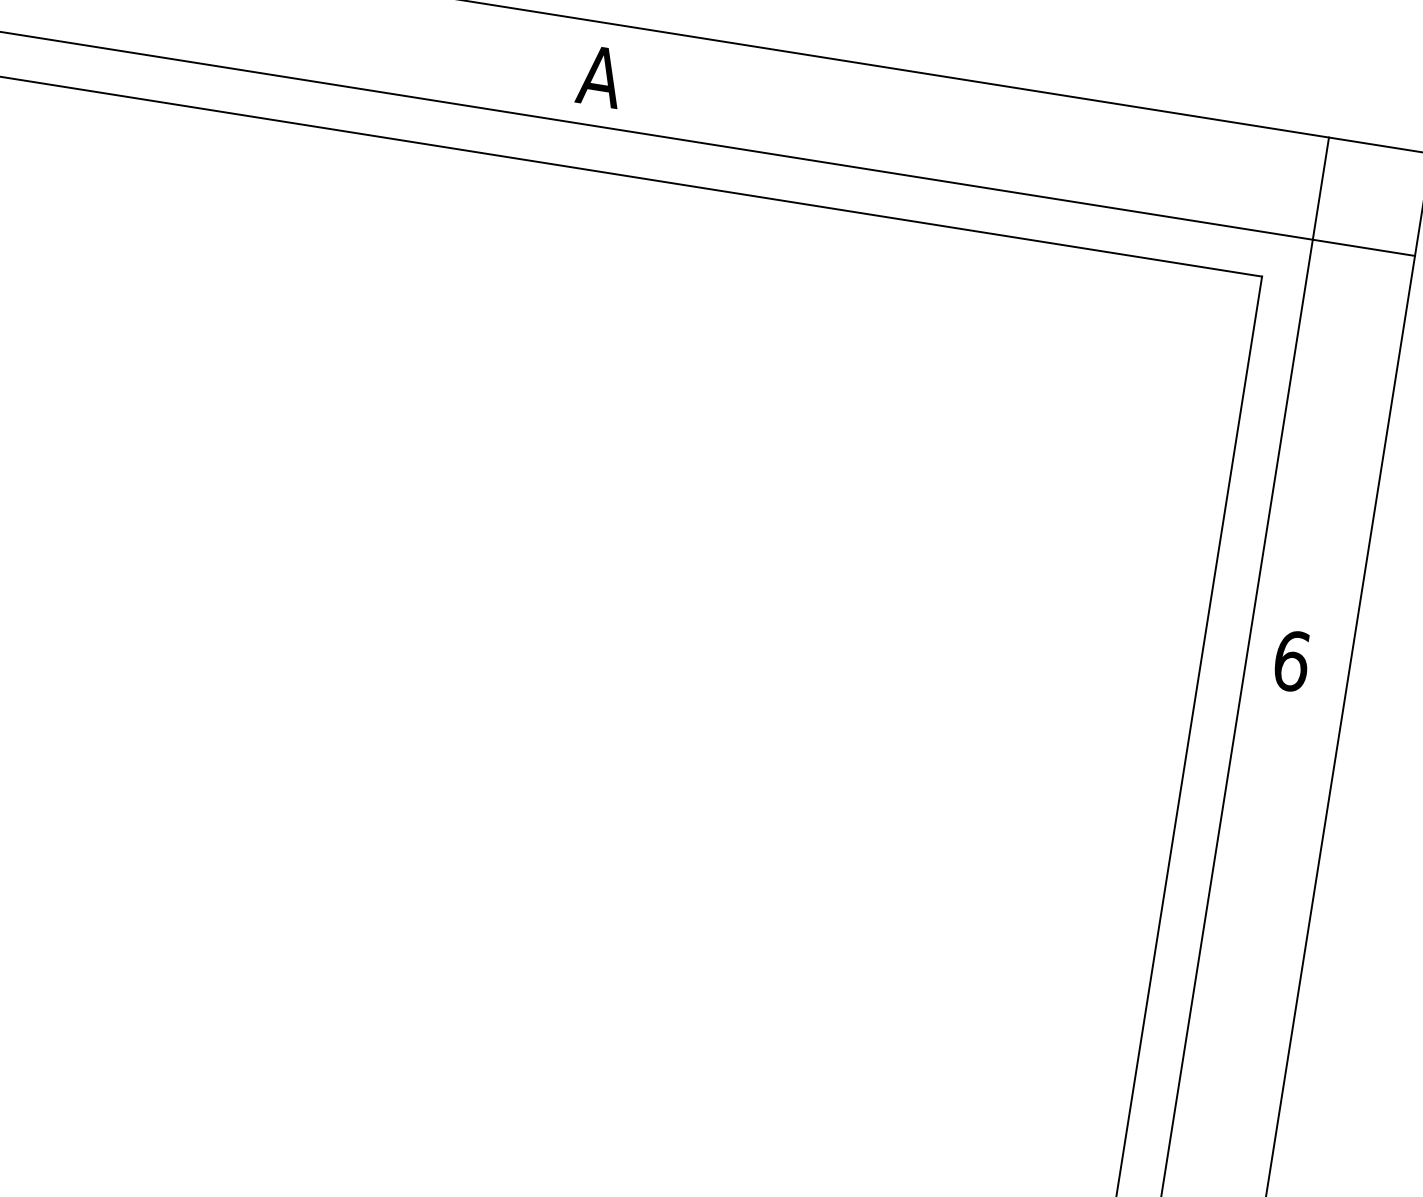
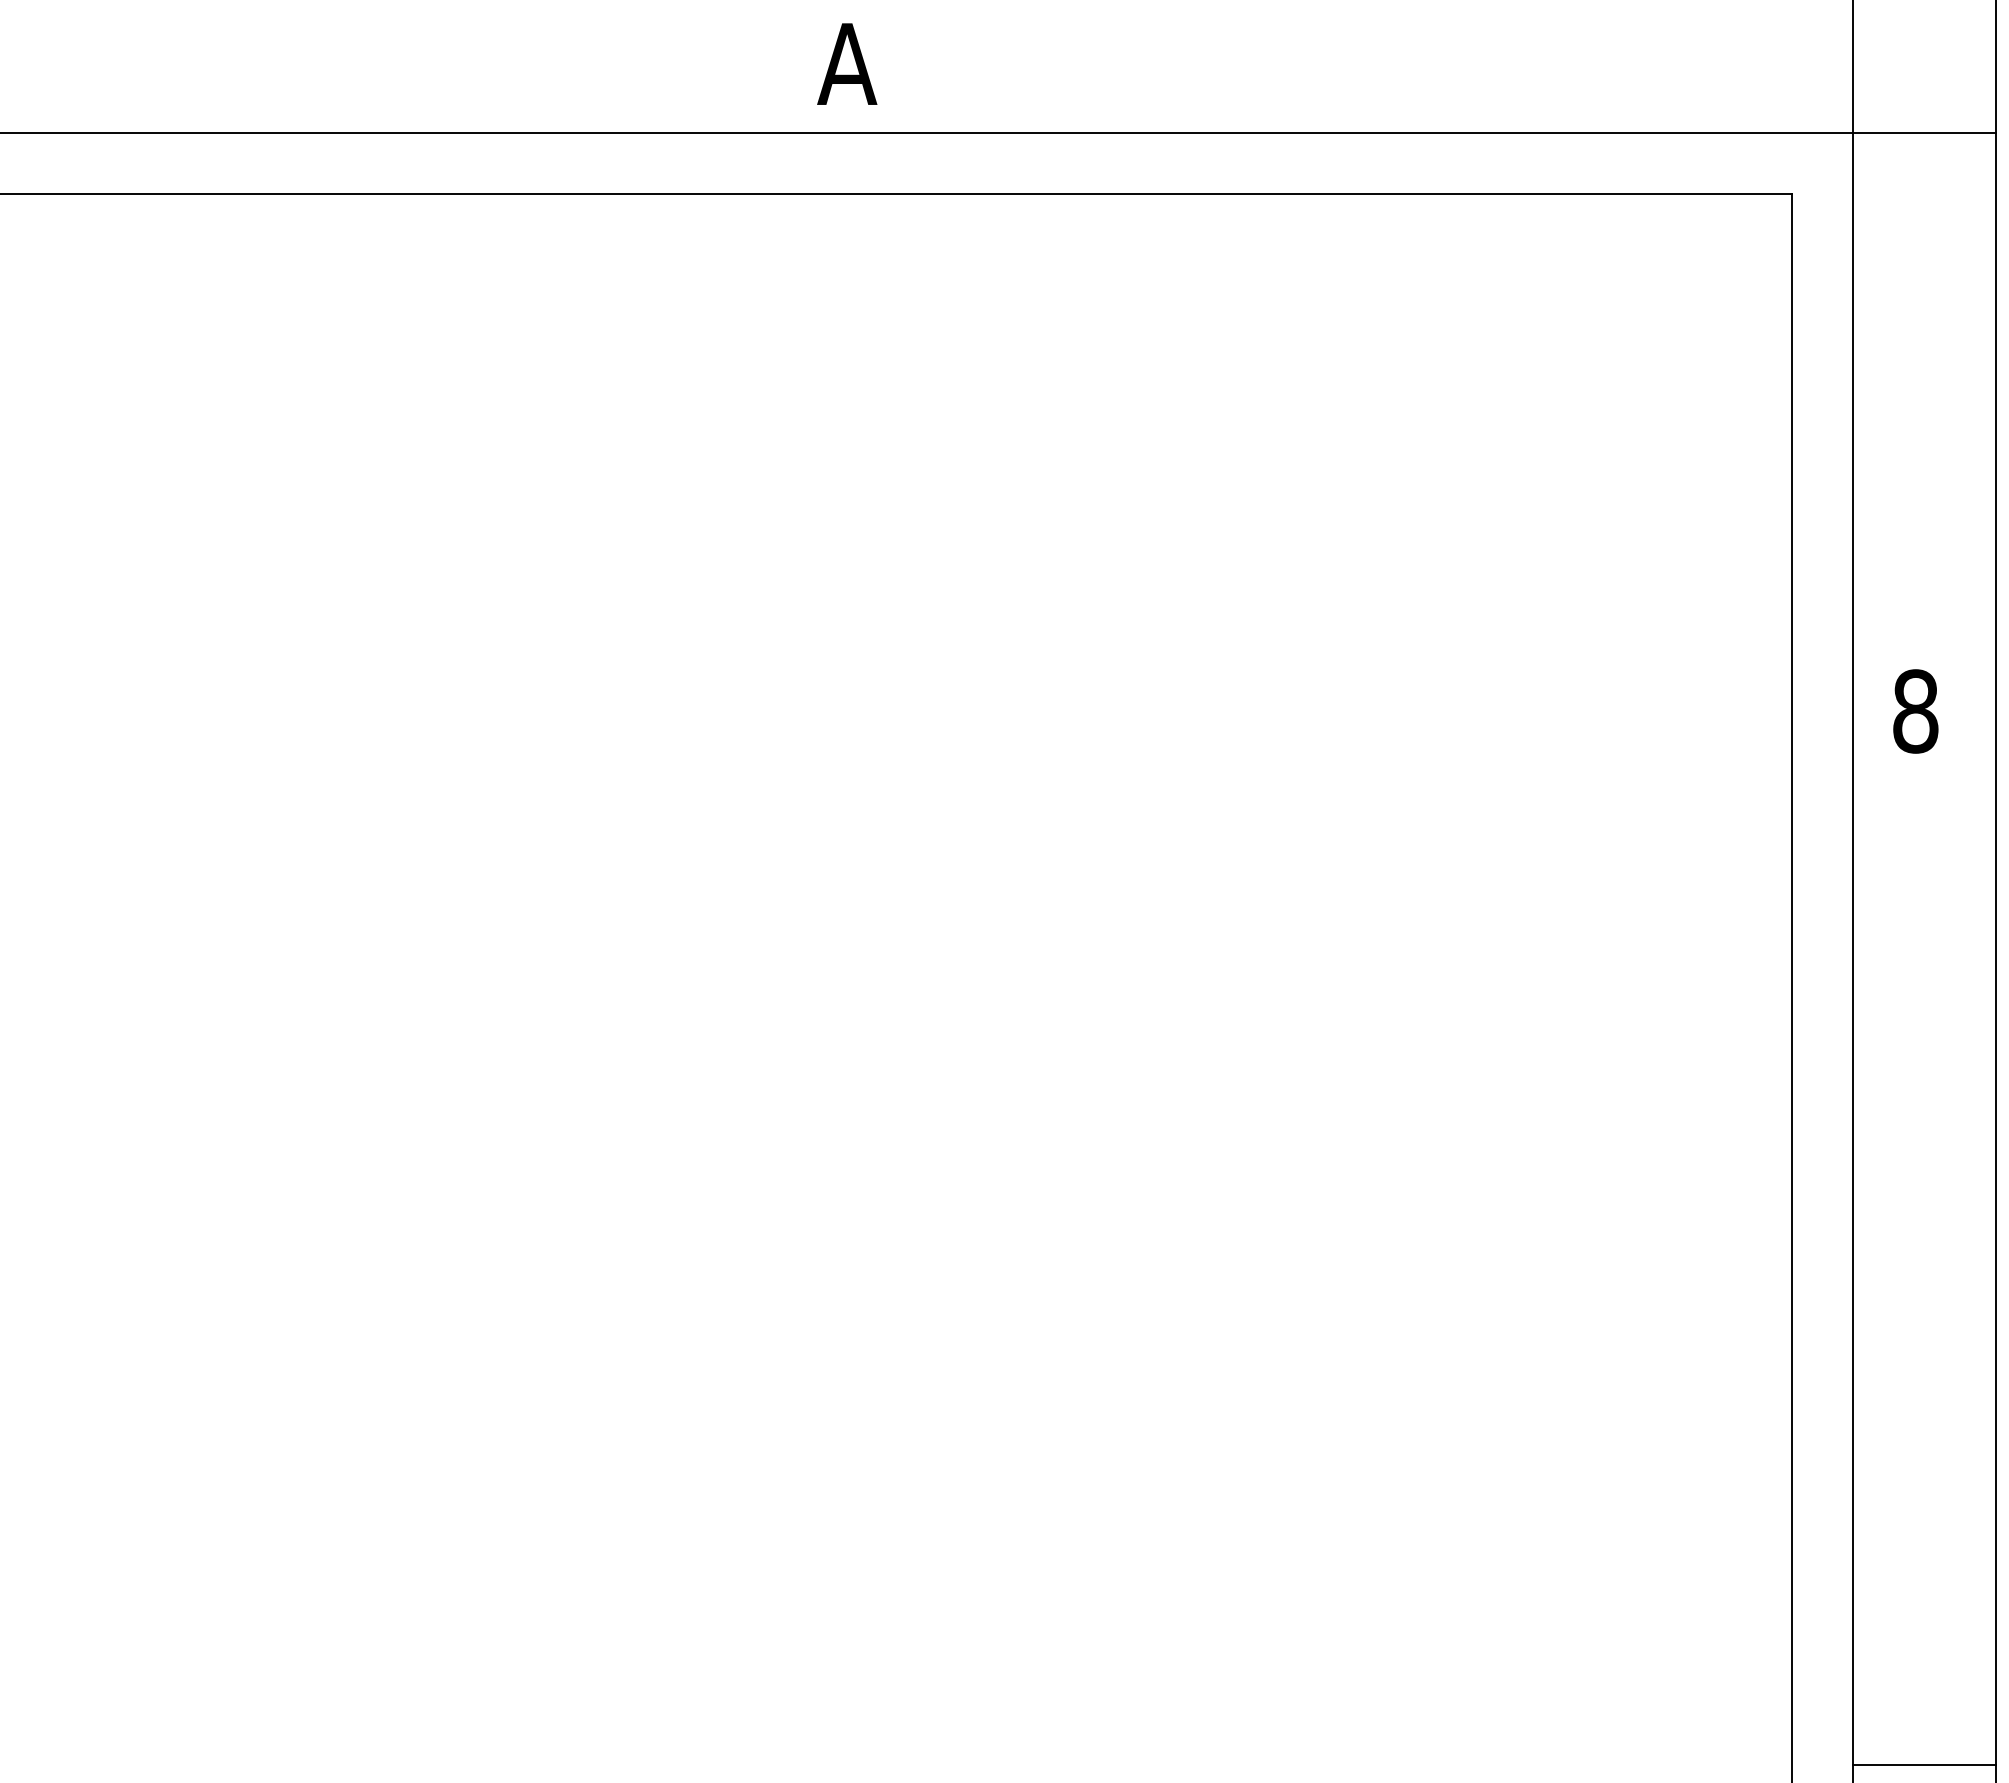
text: (1291, 661) -> (1915, 711), 6 -> 8

